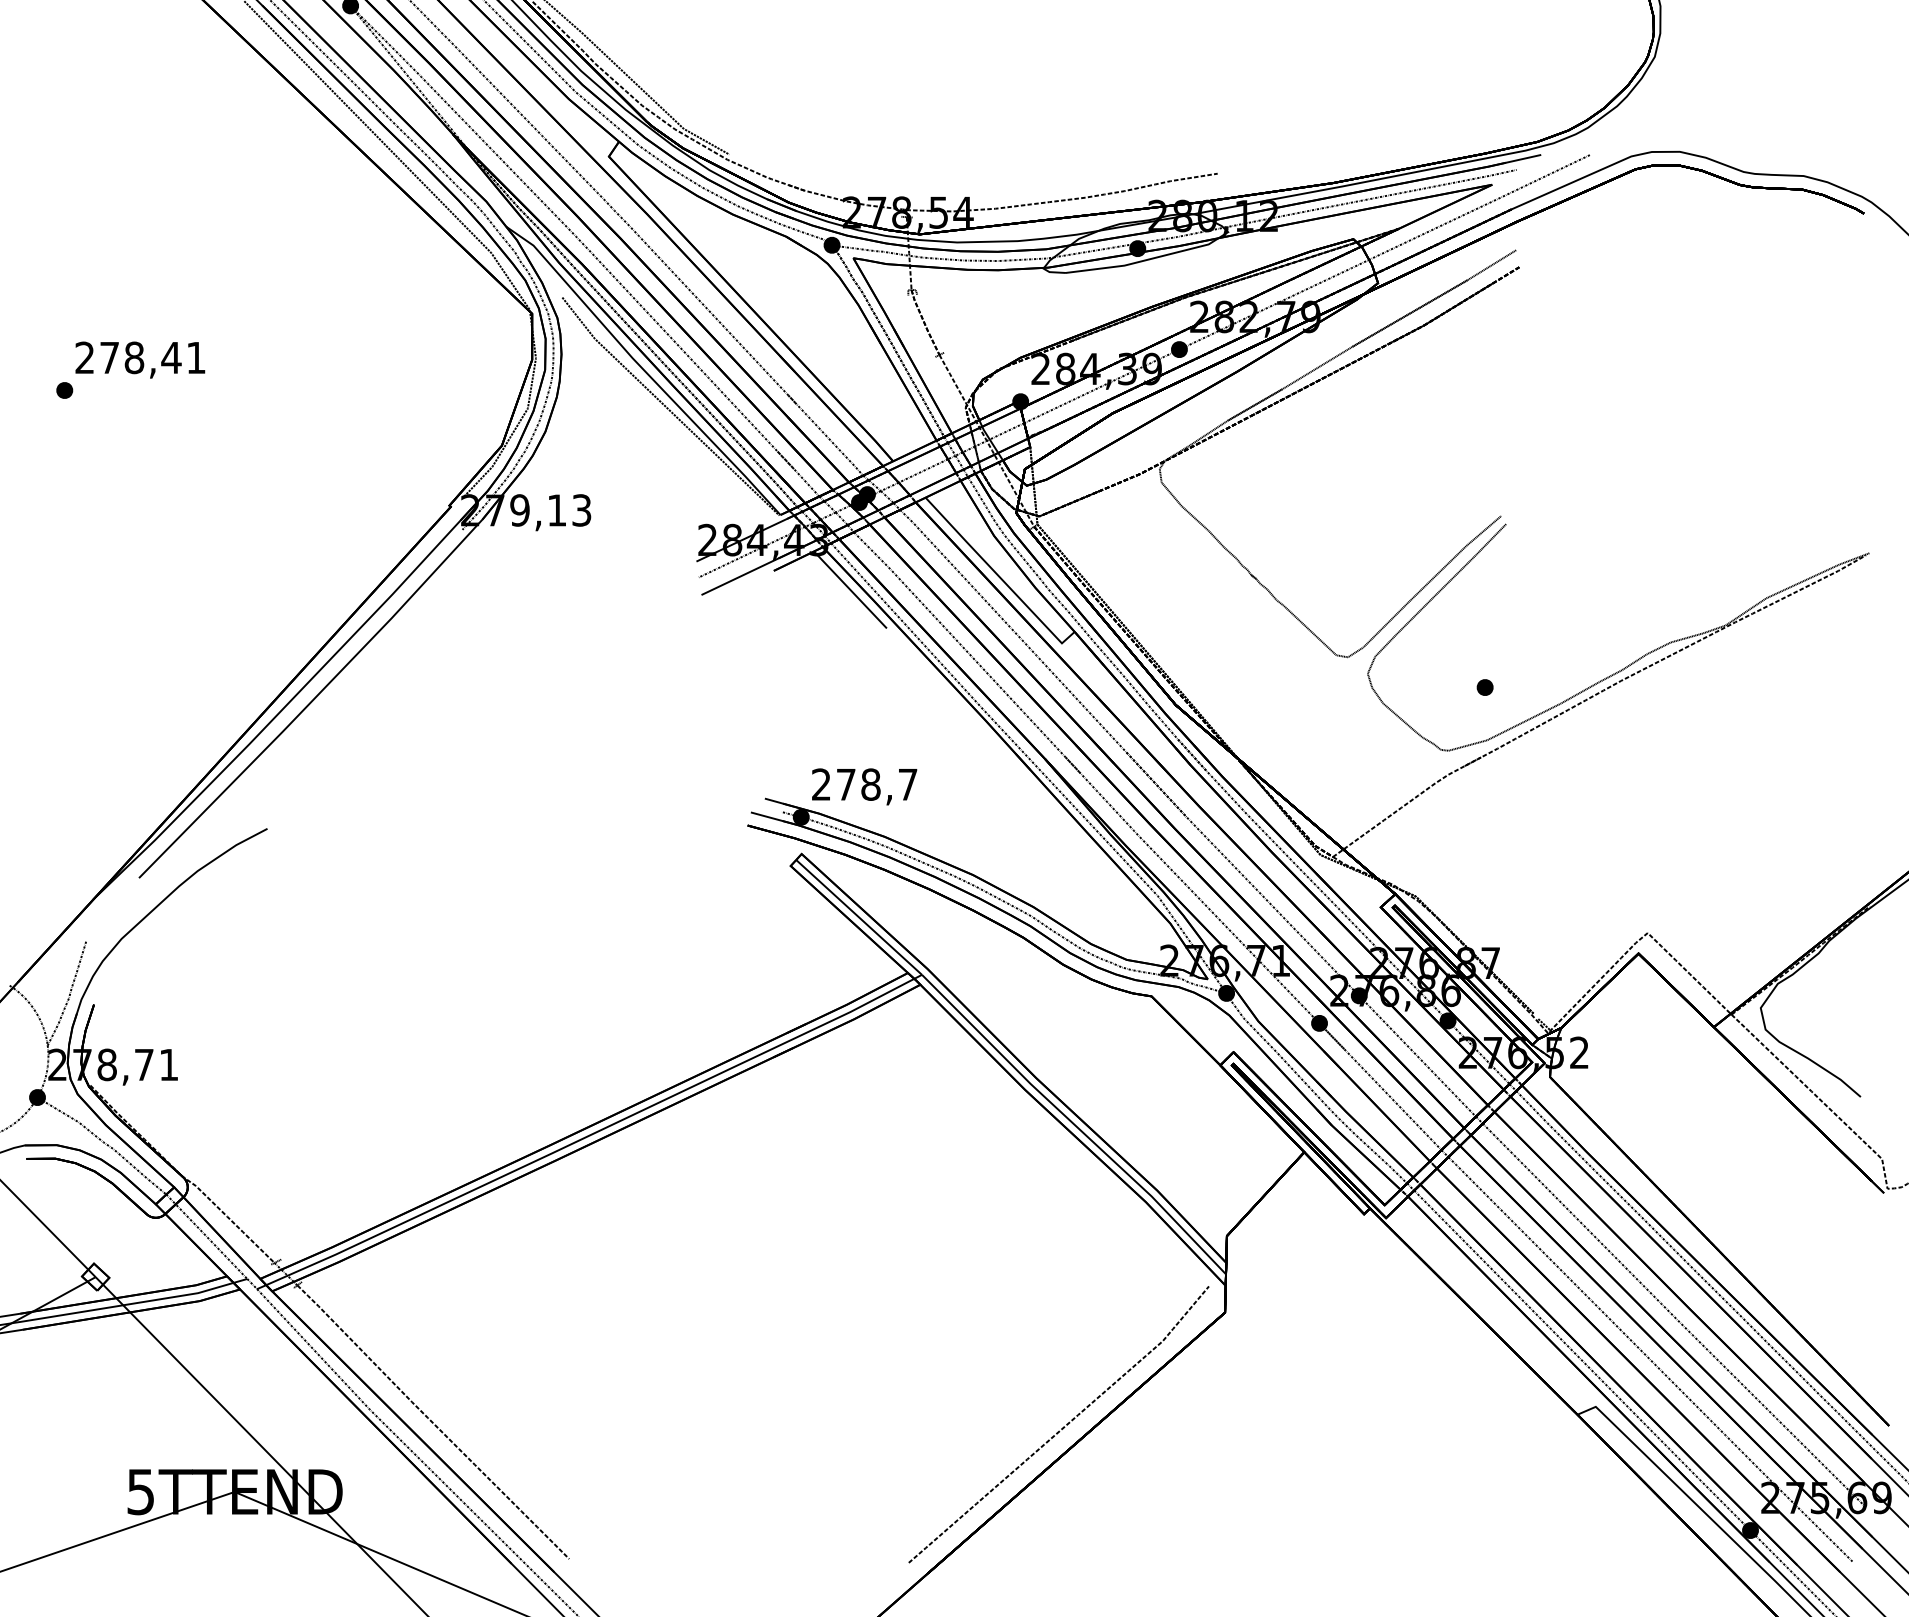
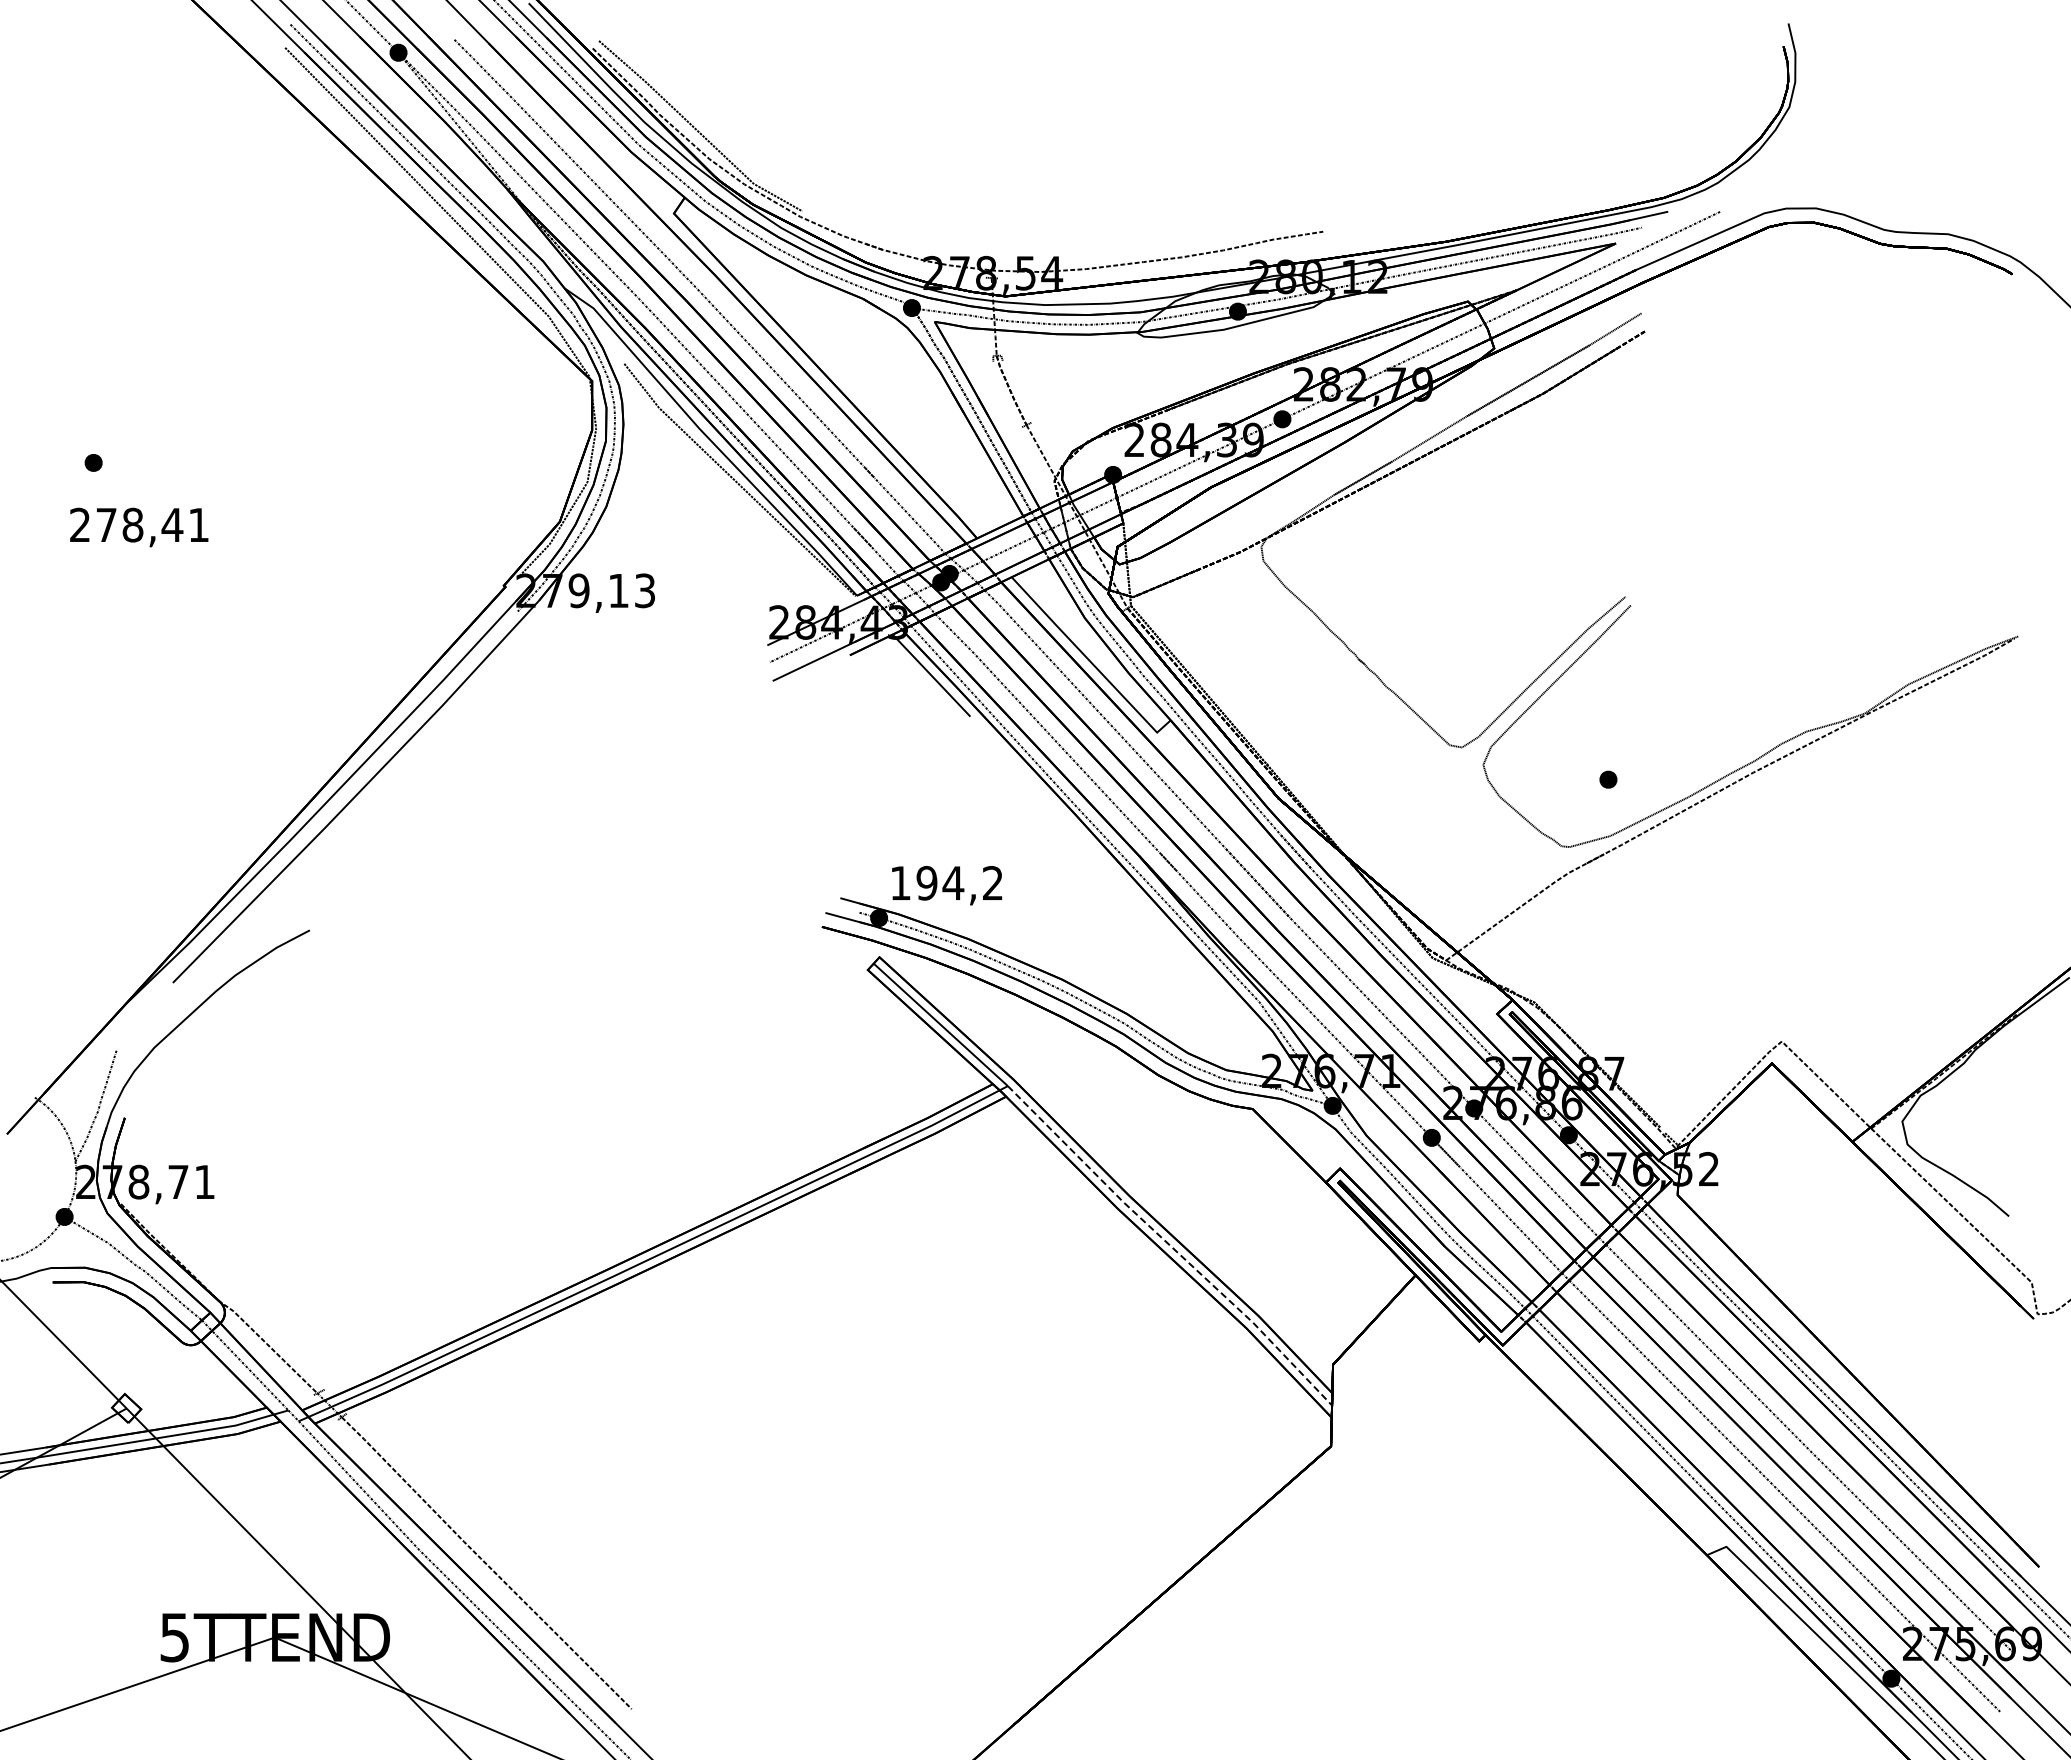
text: (140, 360) -> (139, 527), moved
text: (864, 783) -> (946, 882), 278,7 -> 194,2
line: (1074, 1124) -> (1170, 1245), solid -> dashed
curve: (1061, 1428) -> (1156, 1569), removed

